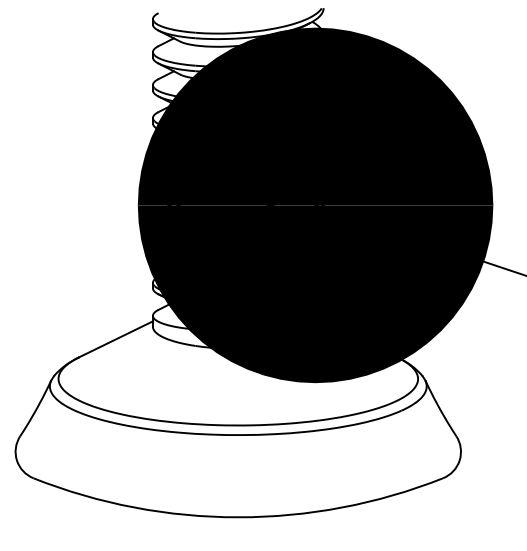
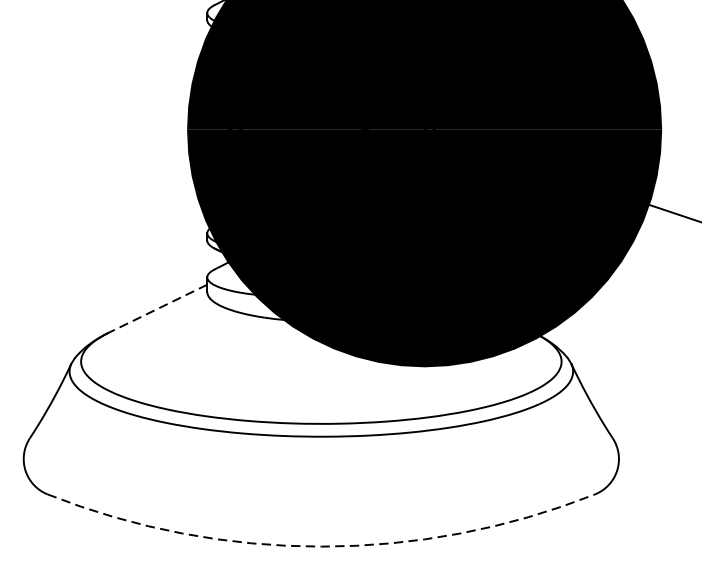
line: (116, 339) -> (158, 308), solid -> dashed
arc: (238, 517) -> (321, 546), solid -> dashed

